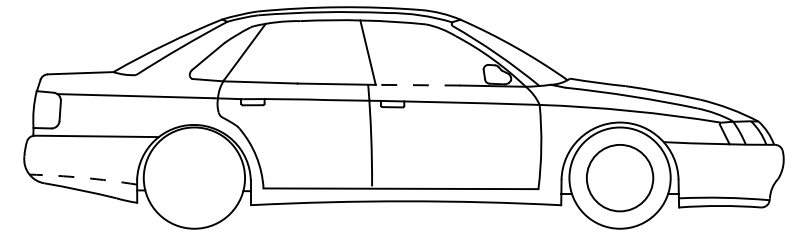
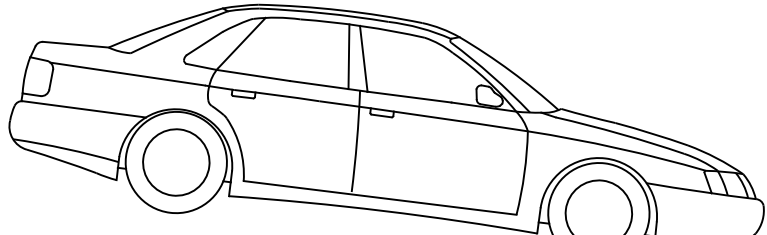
line: (352, 52) -> (348, 56), added
line: (417, 85) -> (408, 97), dashed -> solid
arc: (83, 177) -> (66, 148), dashed -> solid
circle: (194, 178) -> (176, 162), added

